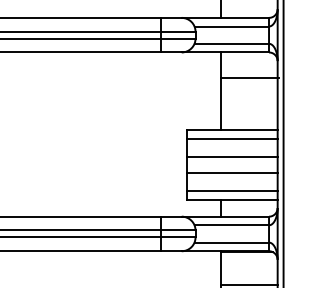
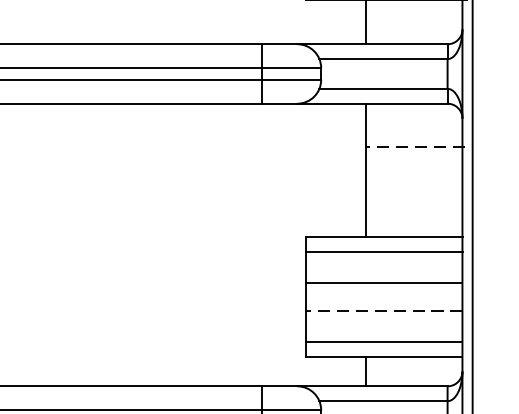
line: (250, 77) -> (415, 146), solid -> dashed
line: (231, 173) -> (383, 312), solid -> dashed

